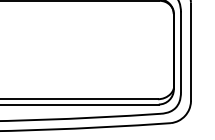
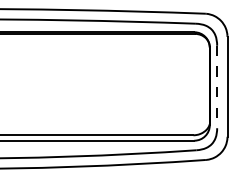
line: (181, 52) -> (217, 87), solid -> dashed

